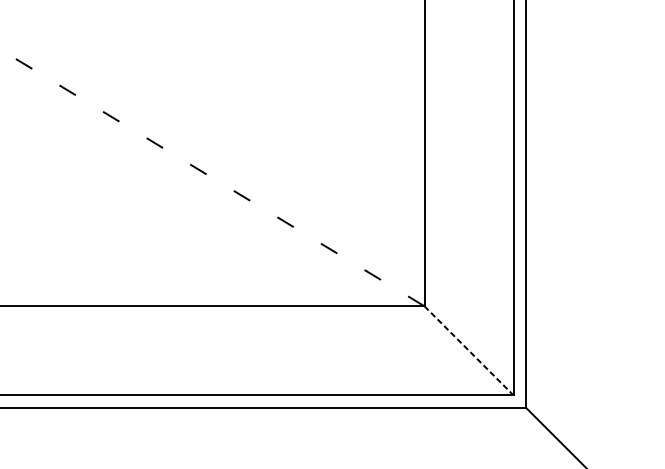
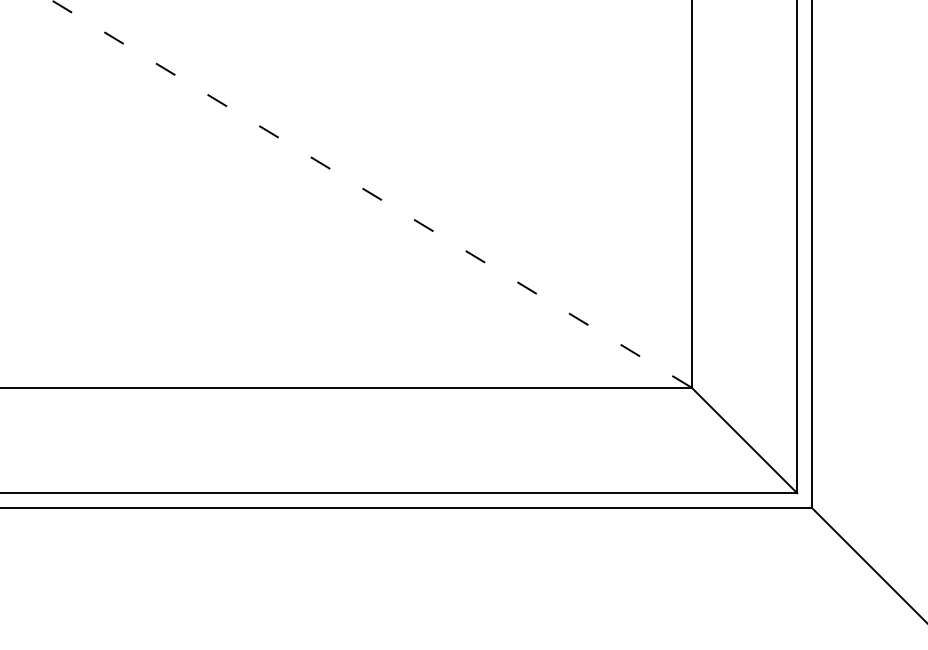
line: (469, 350) -> (744, 440), dashed -> solid

